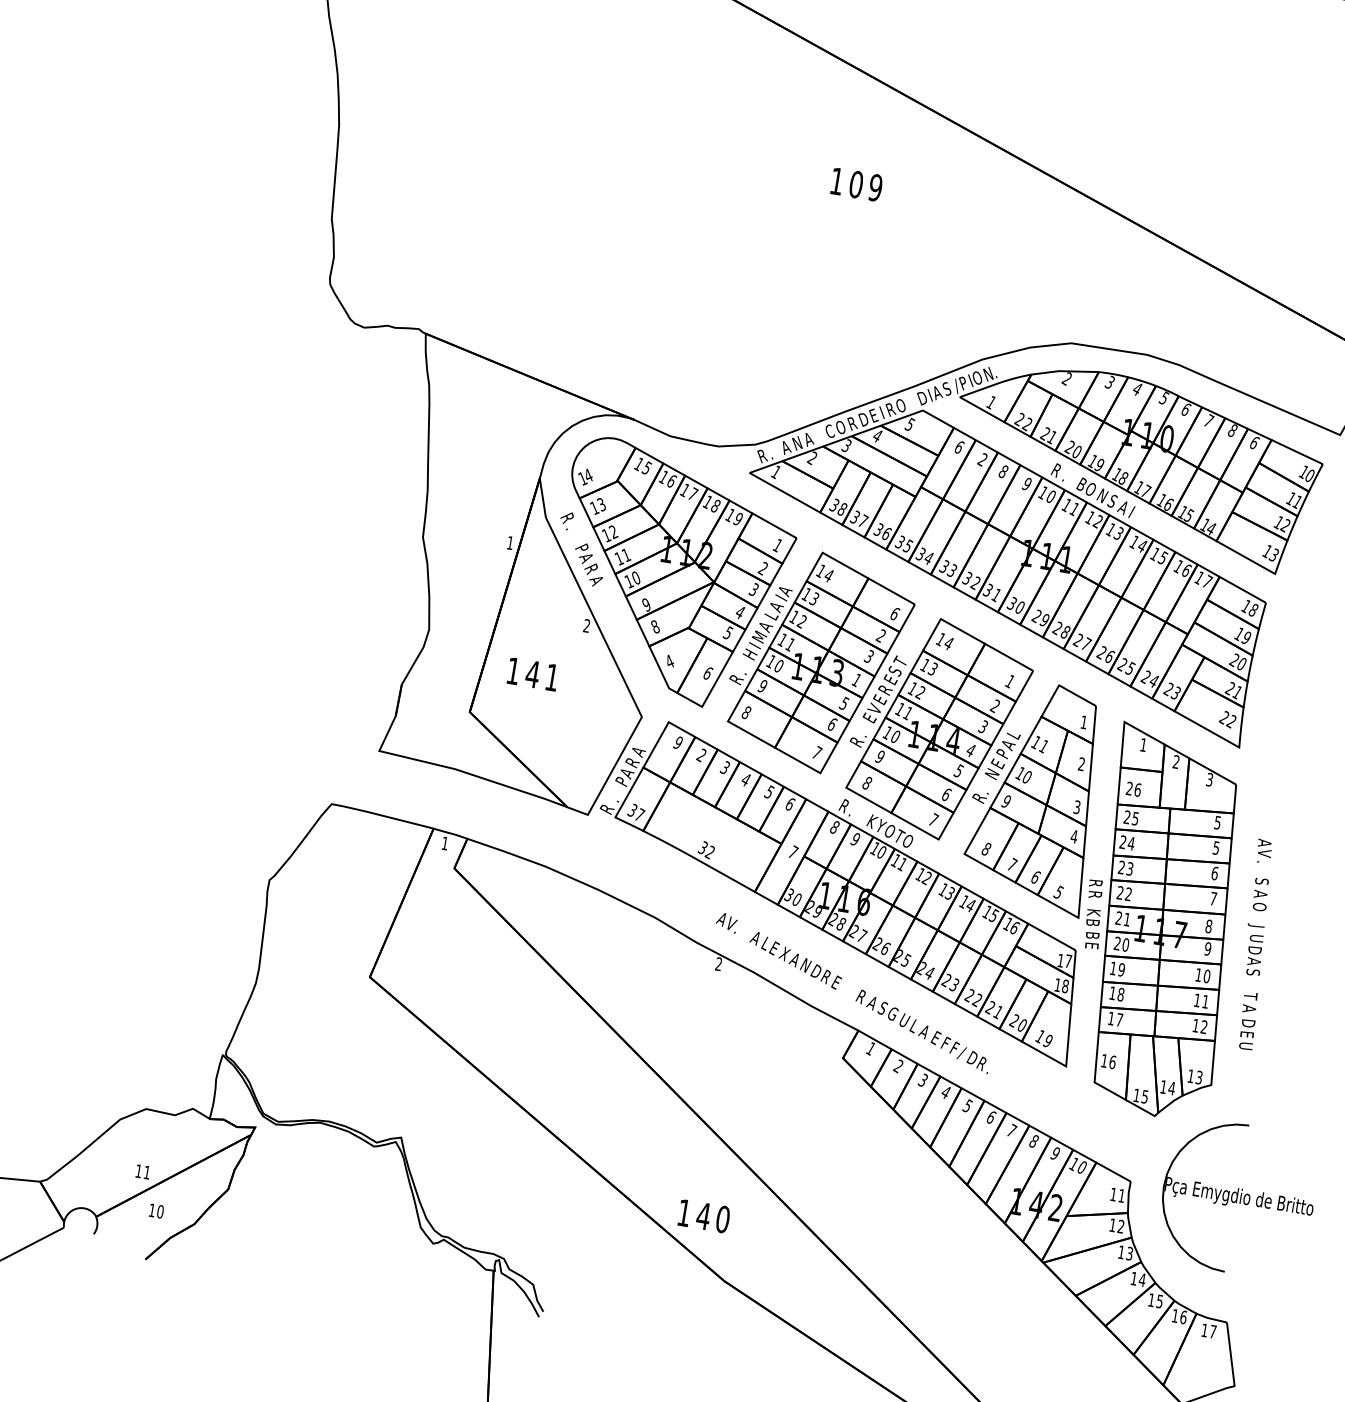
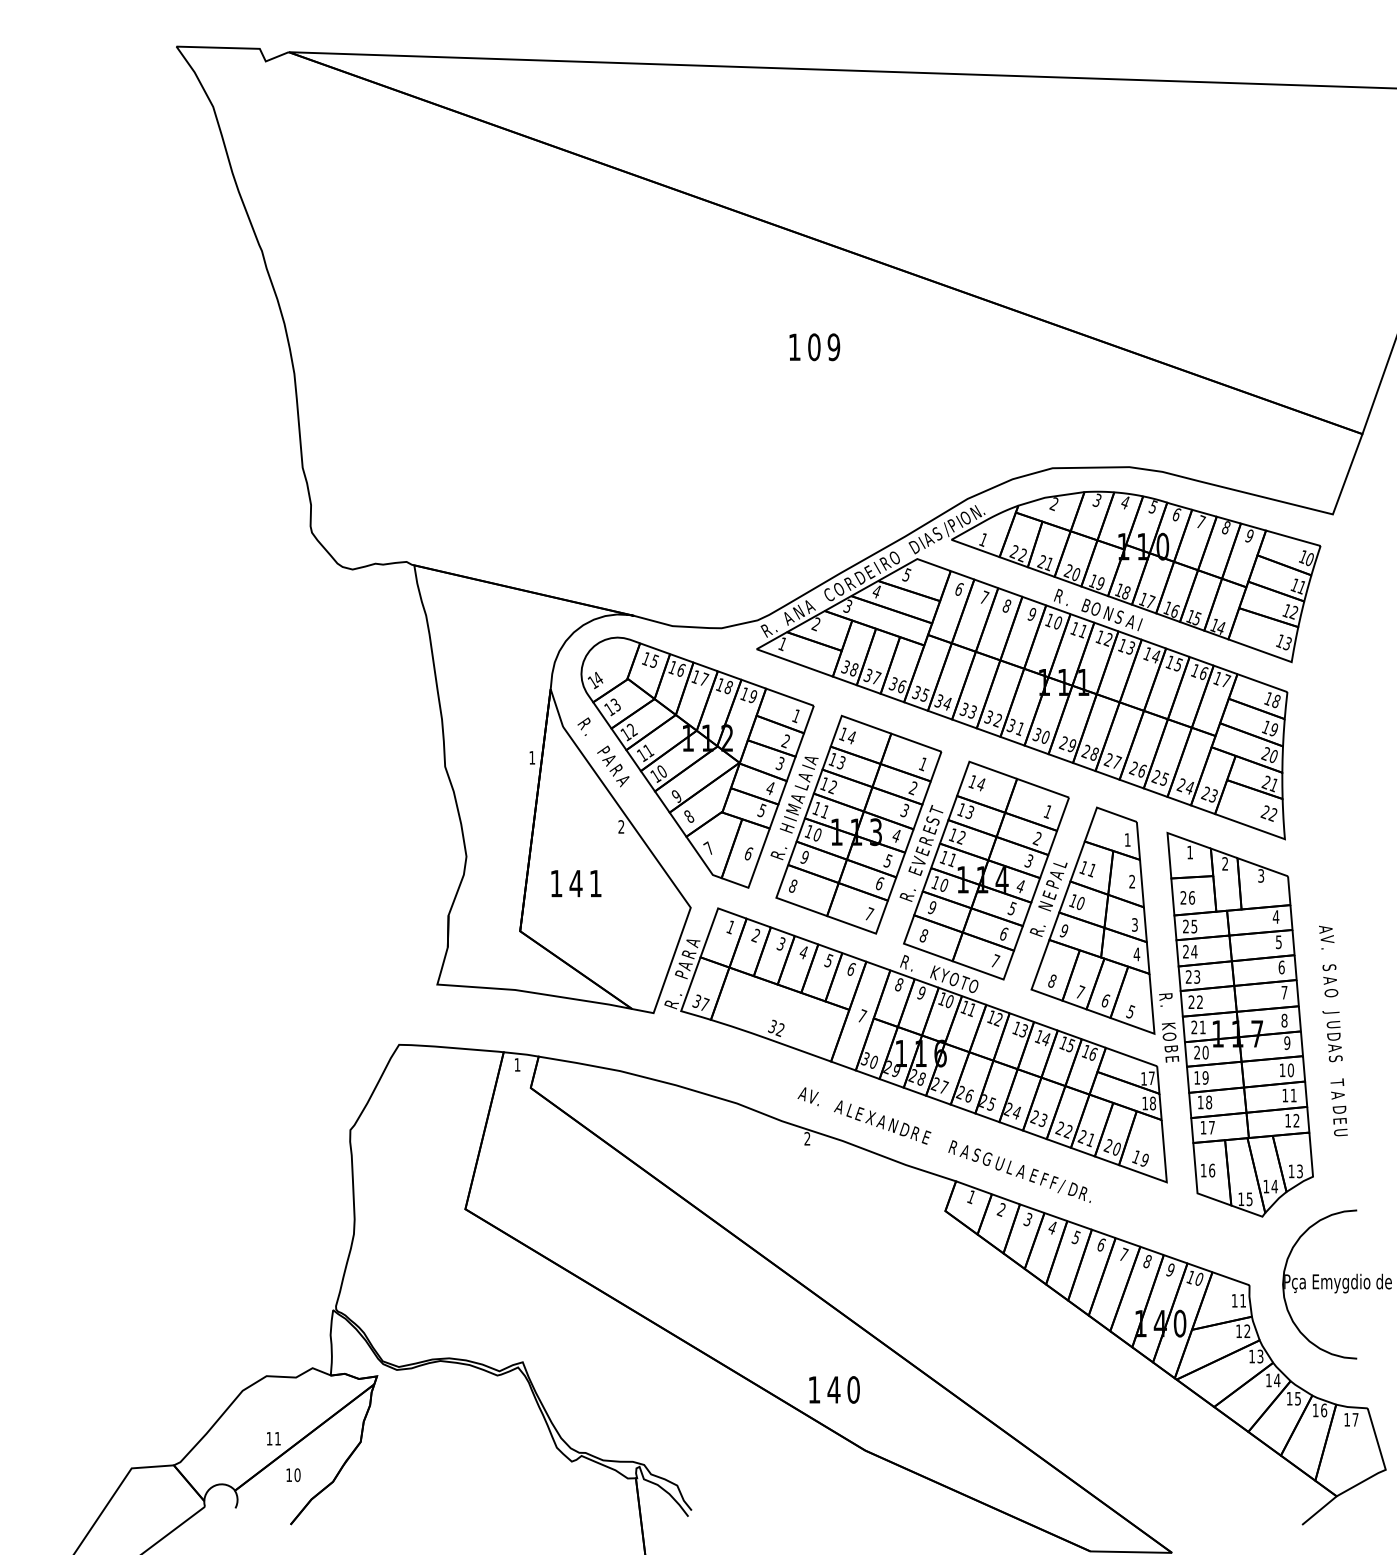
text: (1254, 442) -> (1249, 535), 6 -> 9
text: (982, 459) -> (984, 597), 2 -> 7
text: (895, 614) -> (923, 764), 6 -> 1
text: (669, 660) -> (708, 847), 4 -> 7
text: (856, 679) -> (896, 835), 1 -> 4
text: (677, 743) -> (730, 927), 9 -> 1
text: (1217, 822) -> (1275, 916), 5 -> 4
text: (1094, 894) -> (1166, 1008), R -> .
text: (1092, 923) -> (1169, 1036), B -> O
text: (1055, 1207) -> (1179, 1323), 2 -> 0

